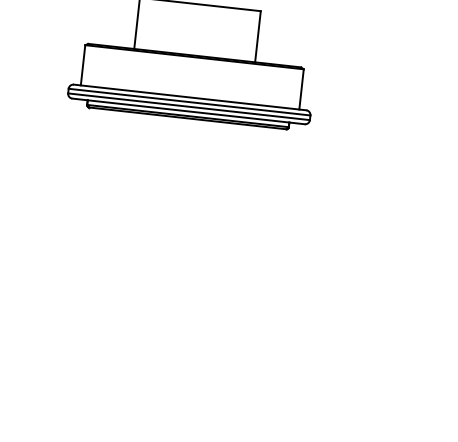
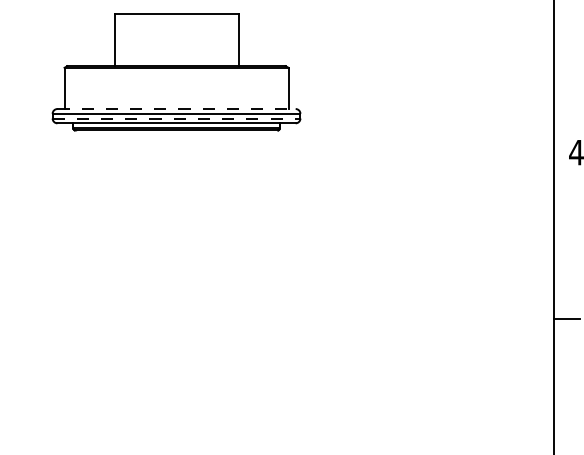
line: (190, 98) -> (177, 109), solid -> dashed
line: (189, 106) -> (176, 118), solid -> dashed

